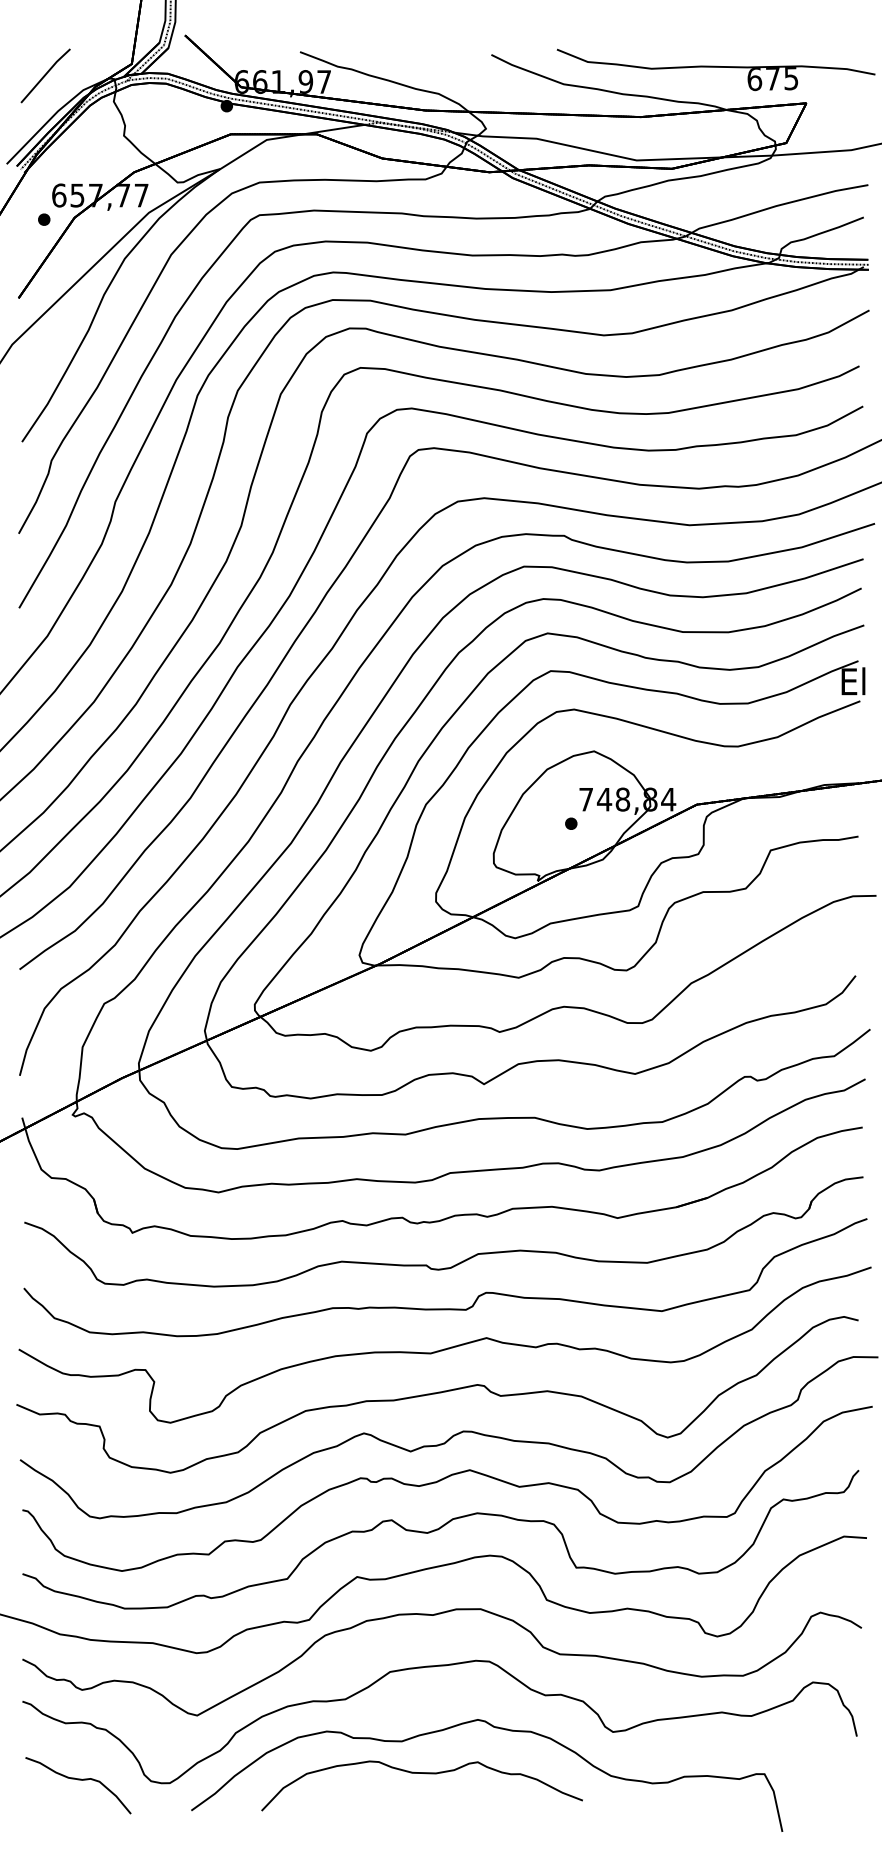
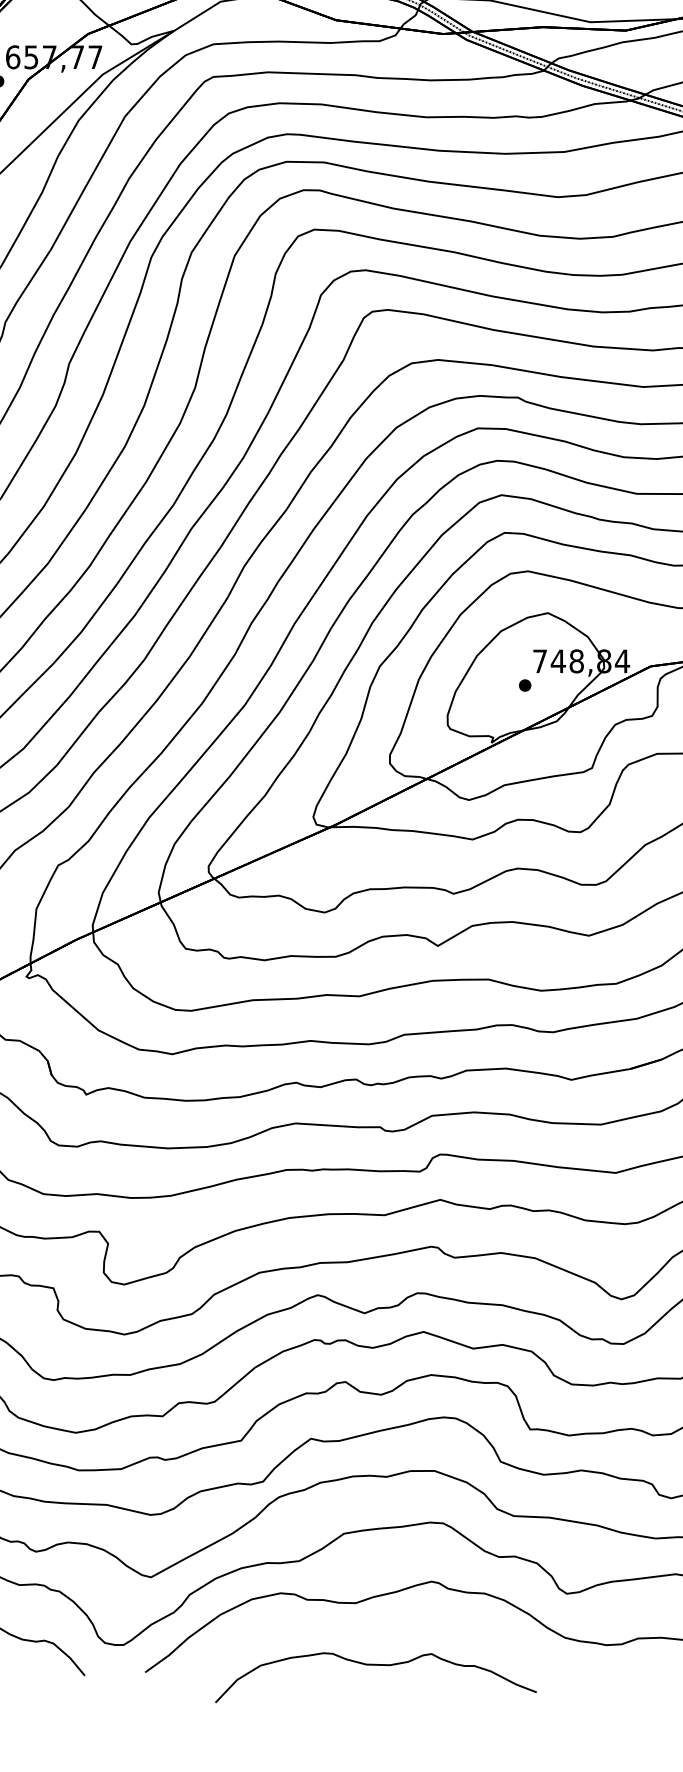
part: (425, 1774) -> (379, 1666), moved

